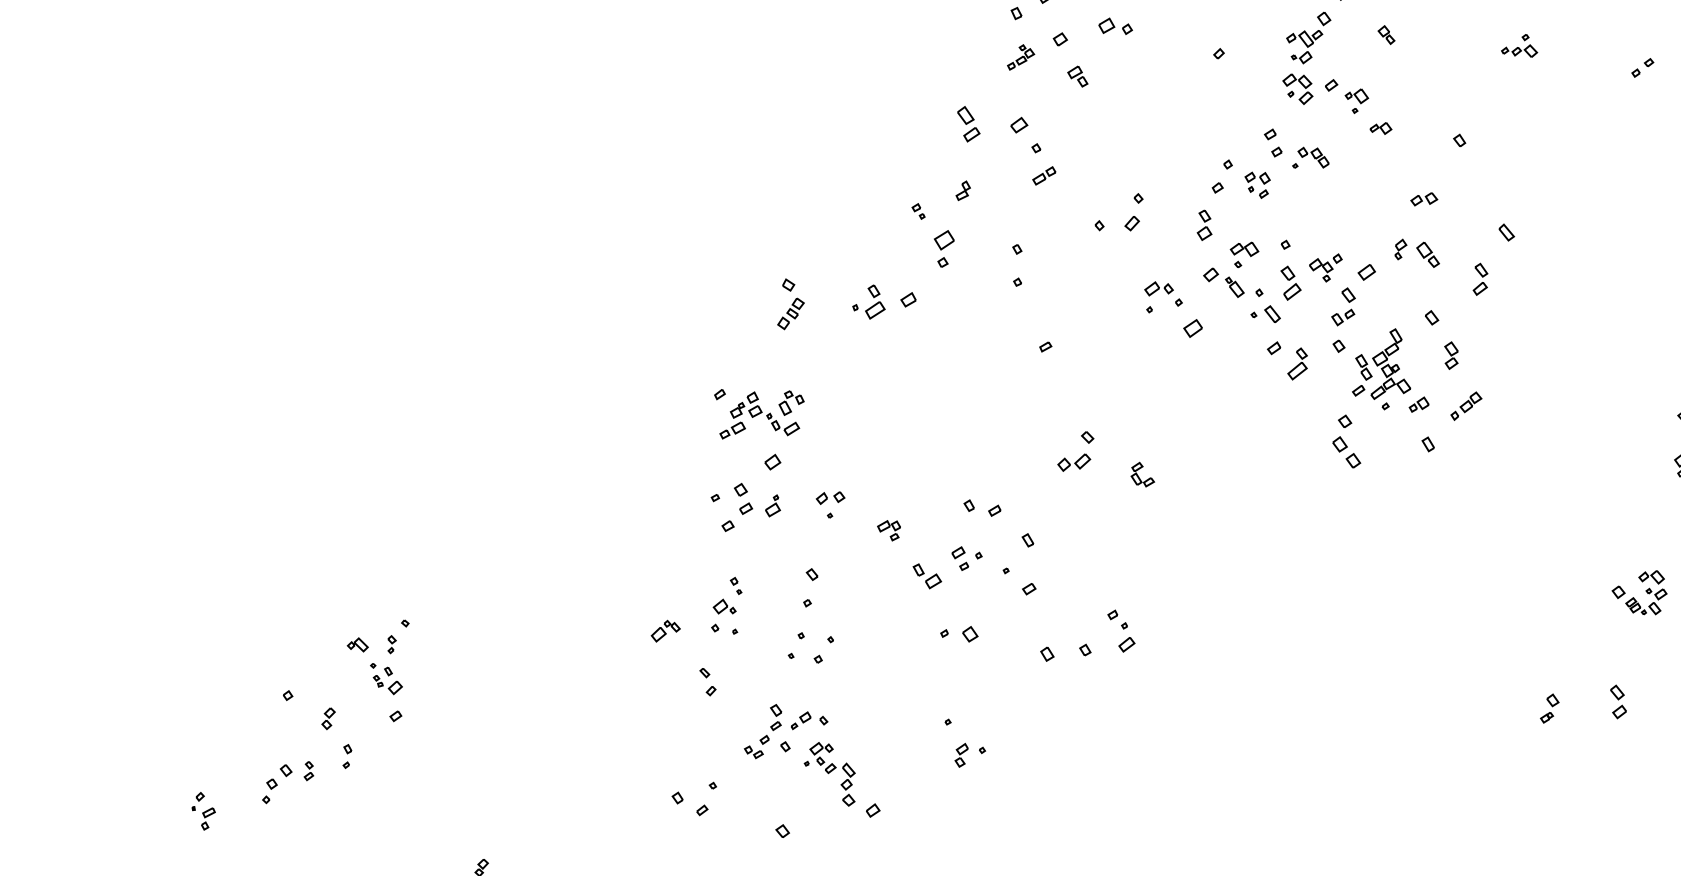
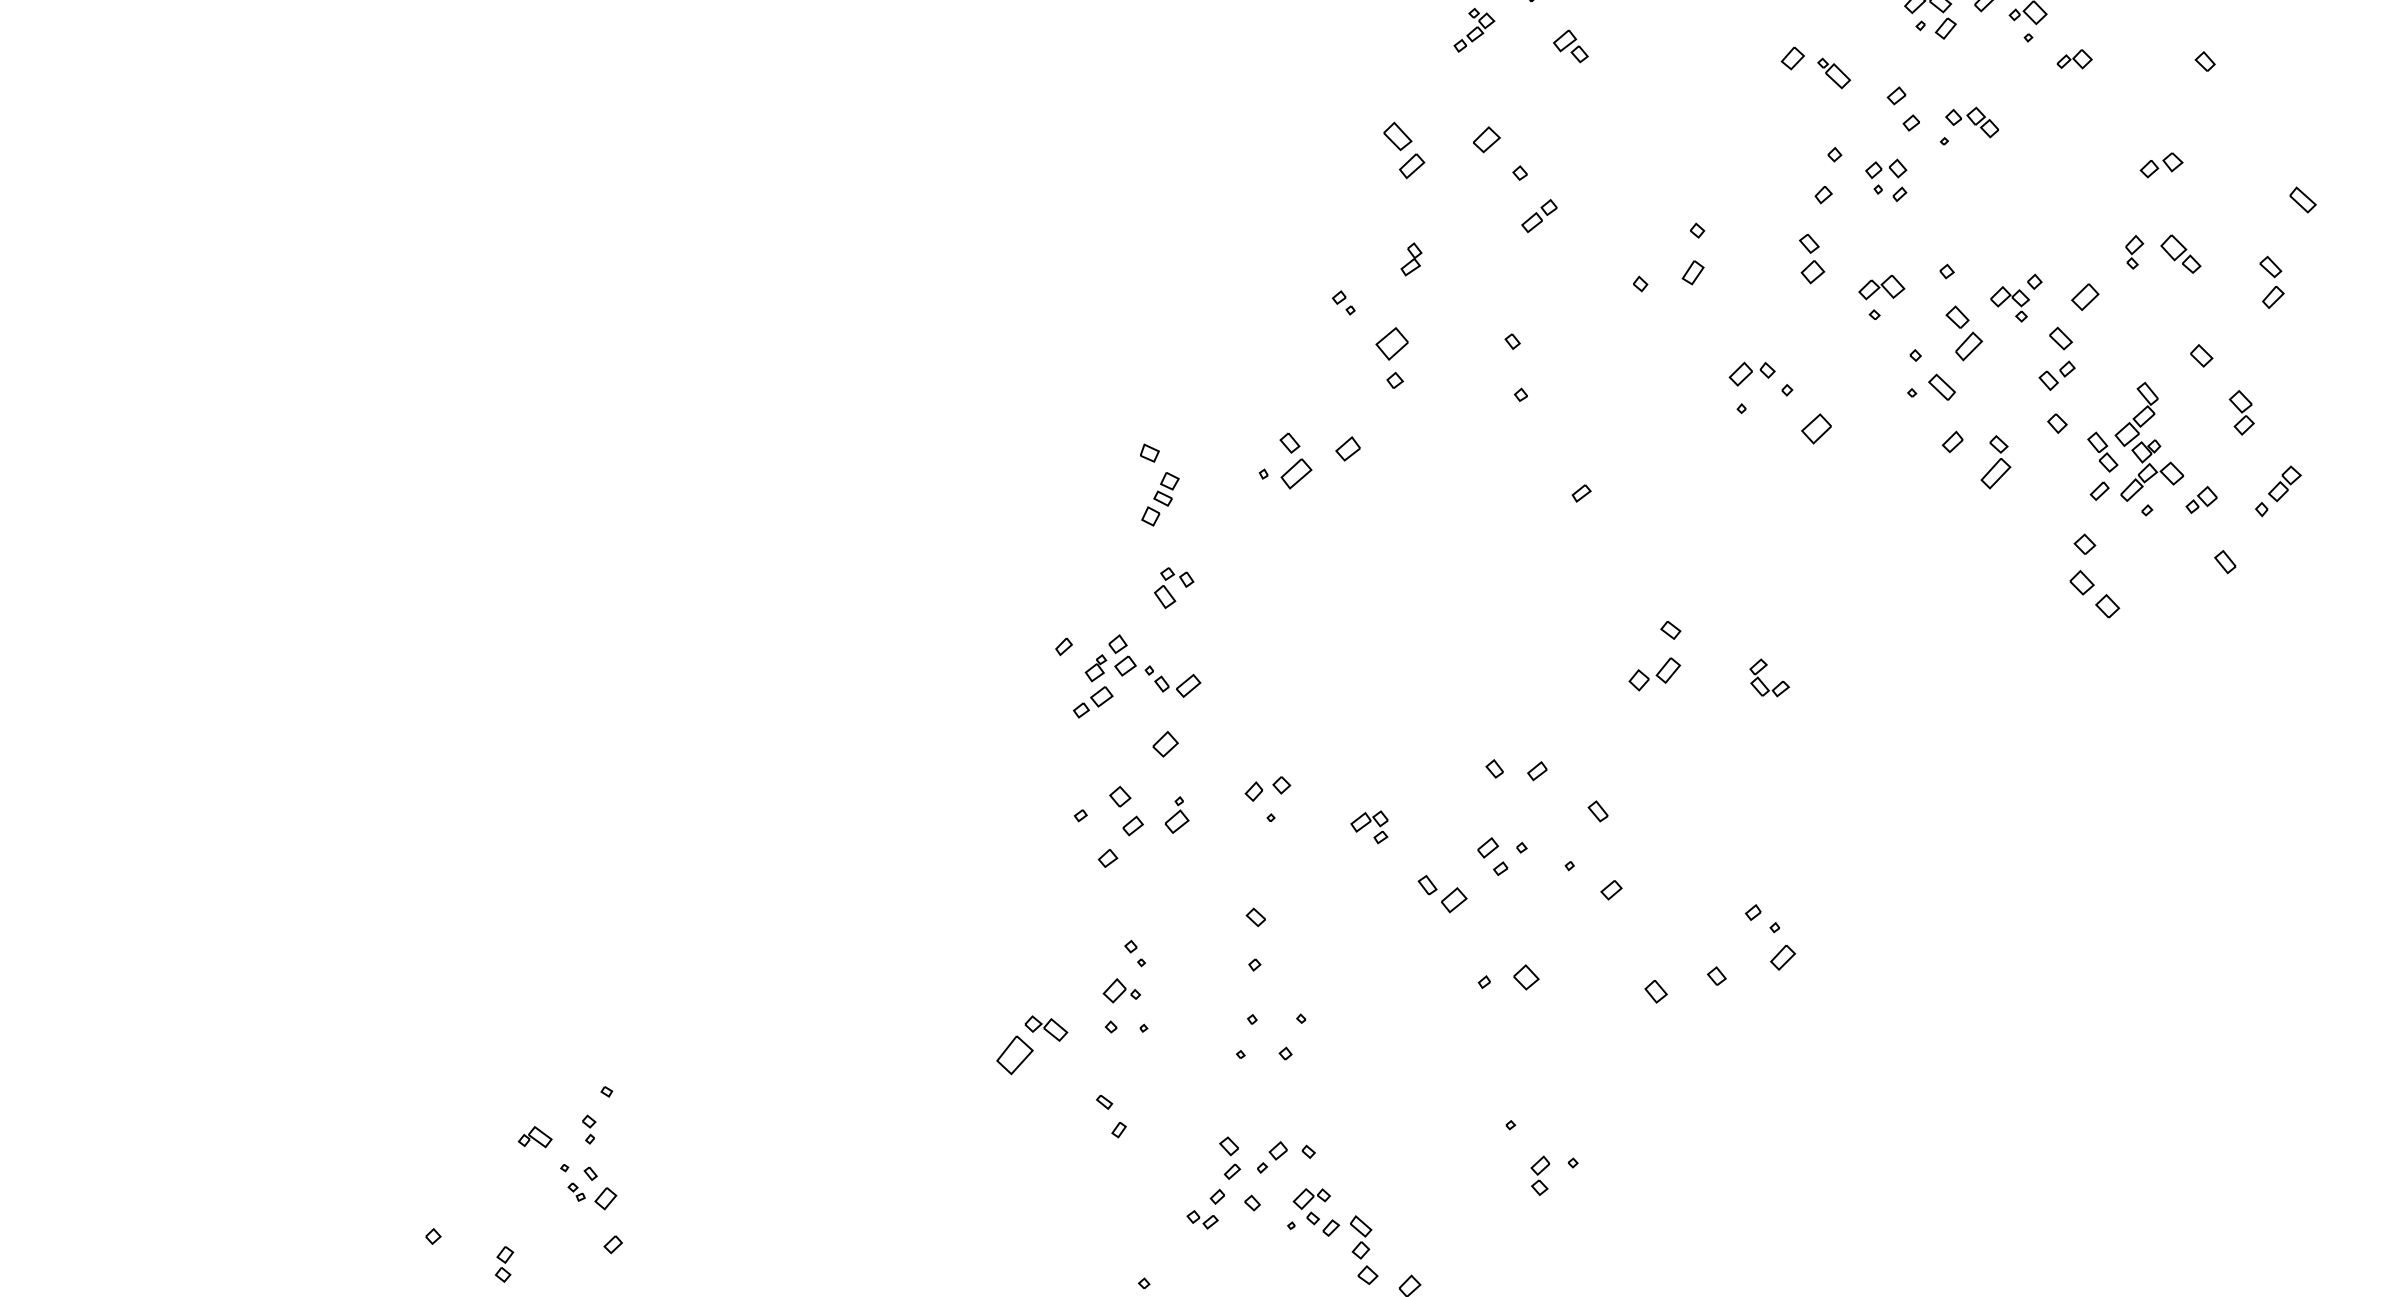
part: (1223, 282) -> (1814, 68), moved
part: (791, 402) -> (1173, 586), moved
part: (665, 630) -> (1030, 1042), size x1.6

